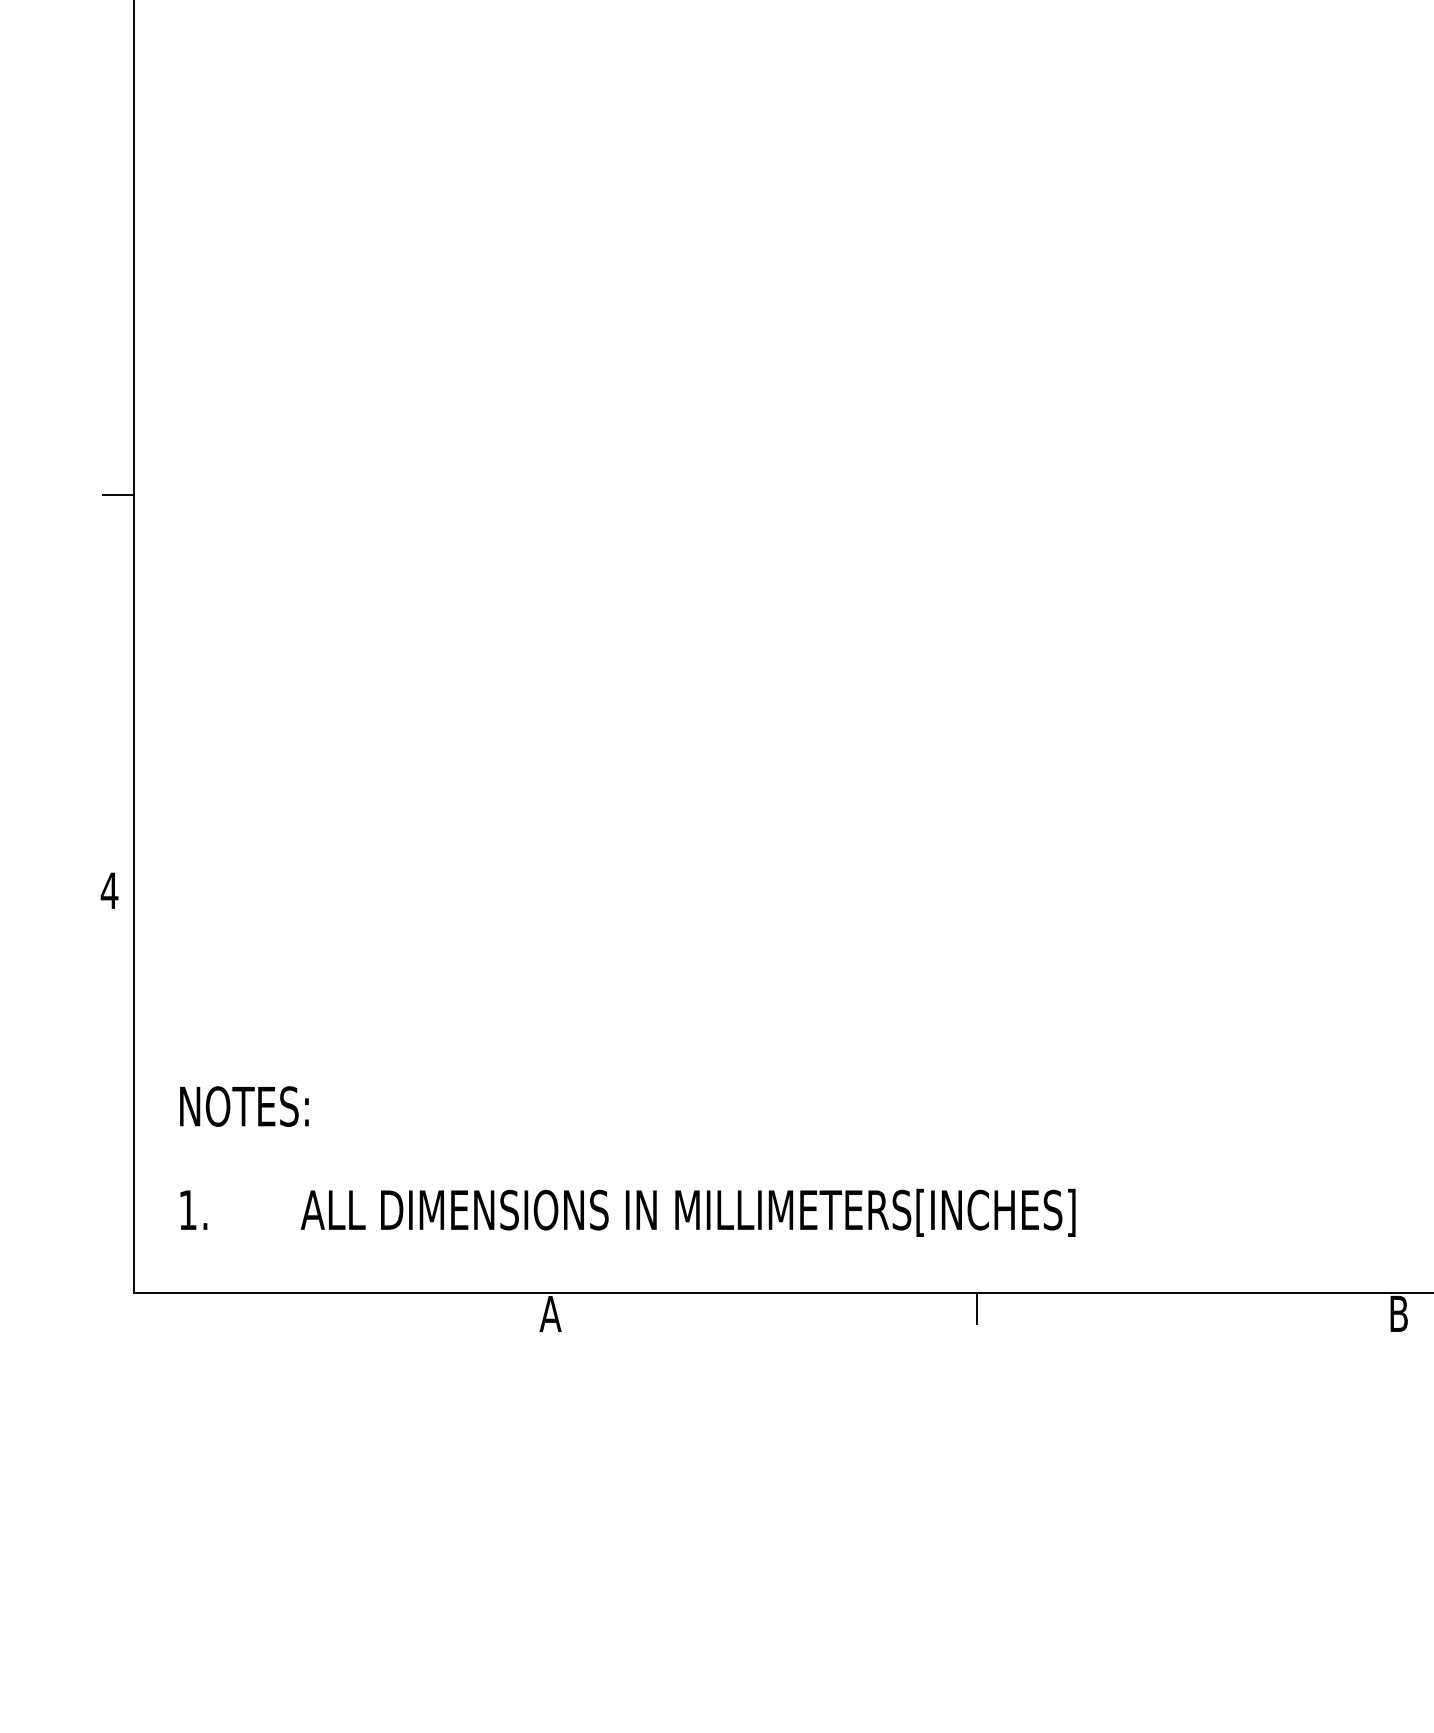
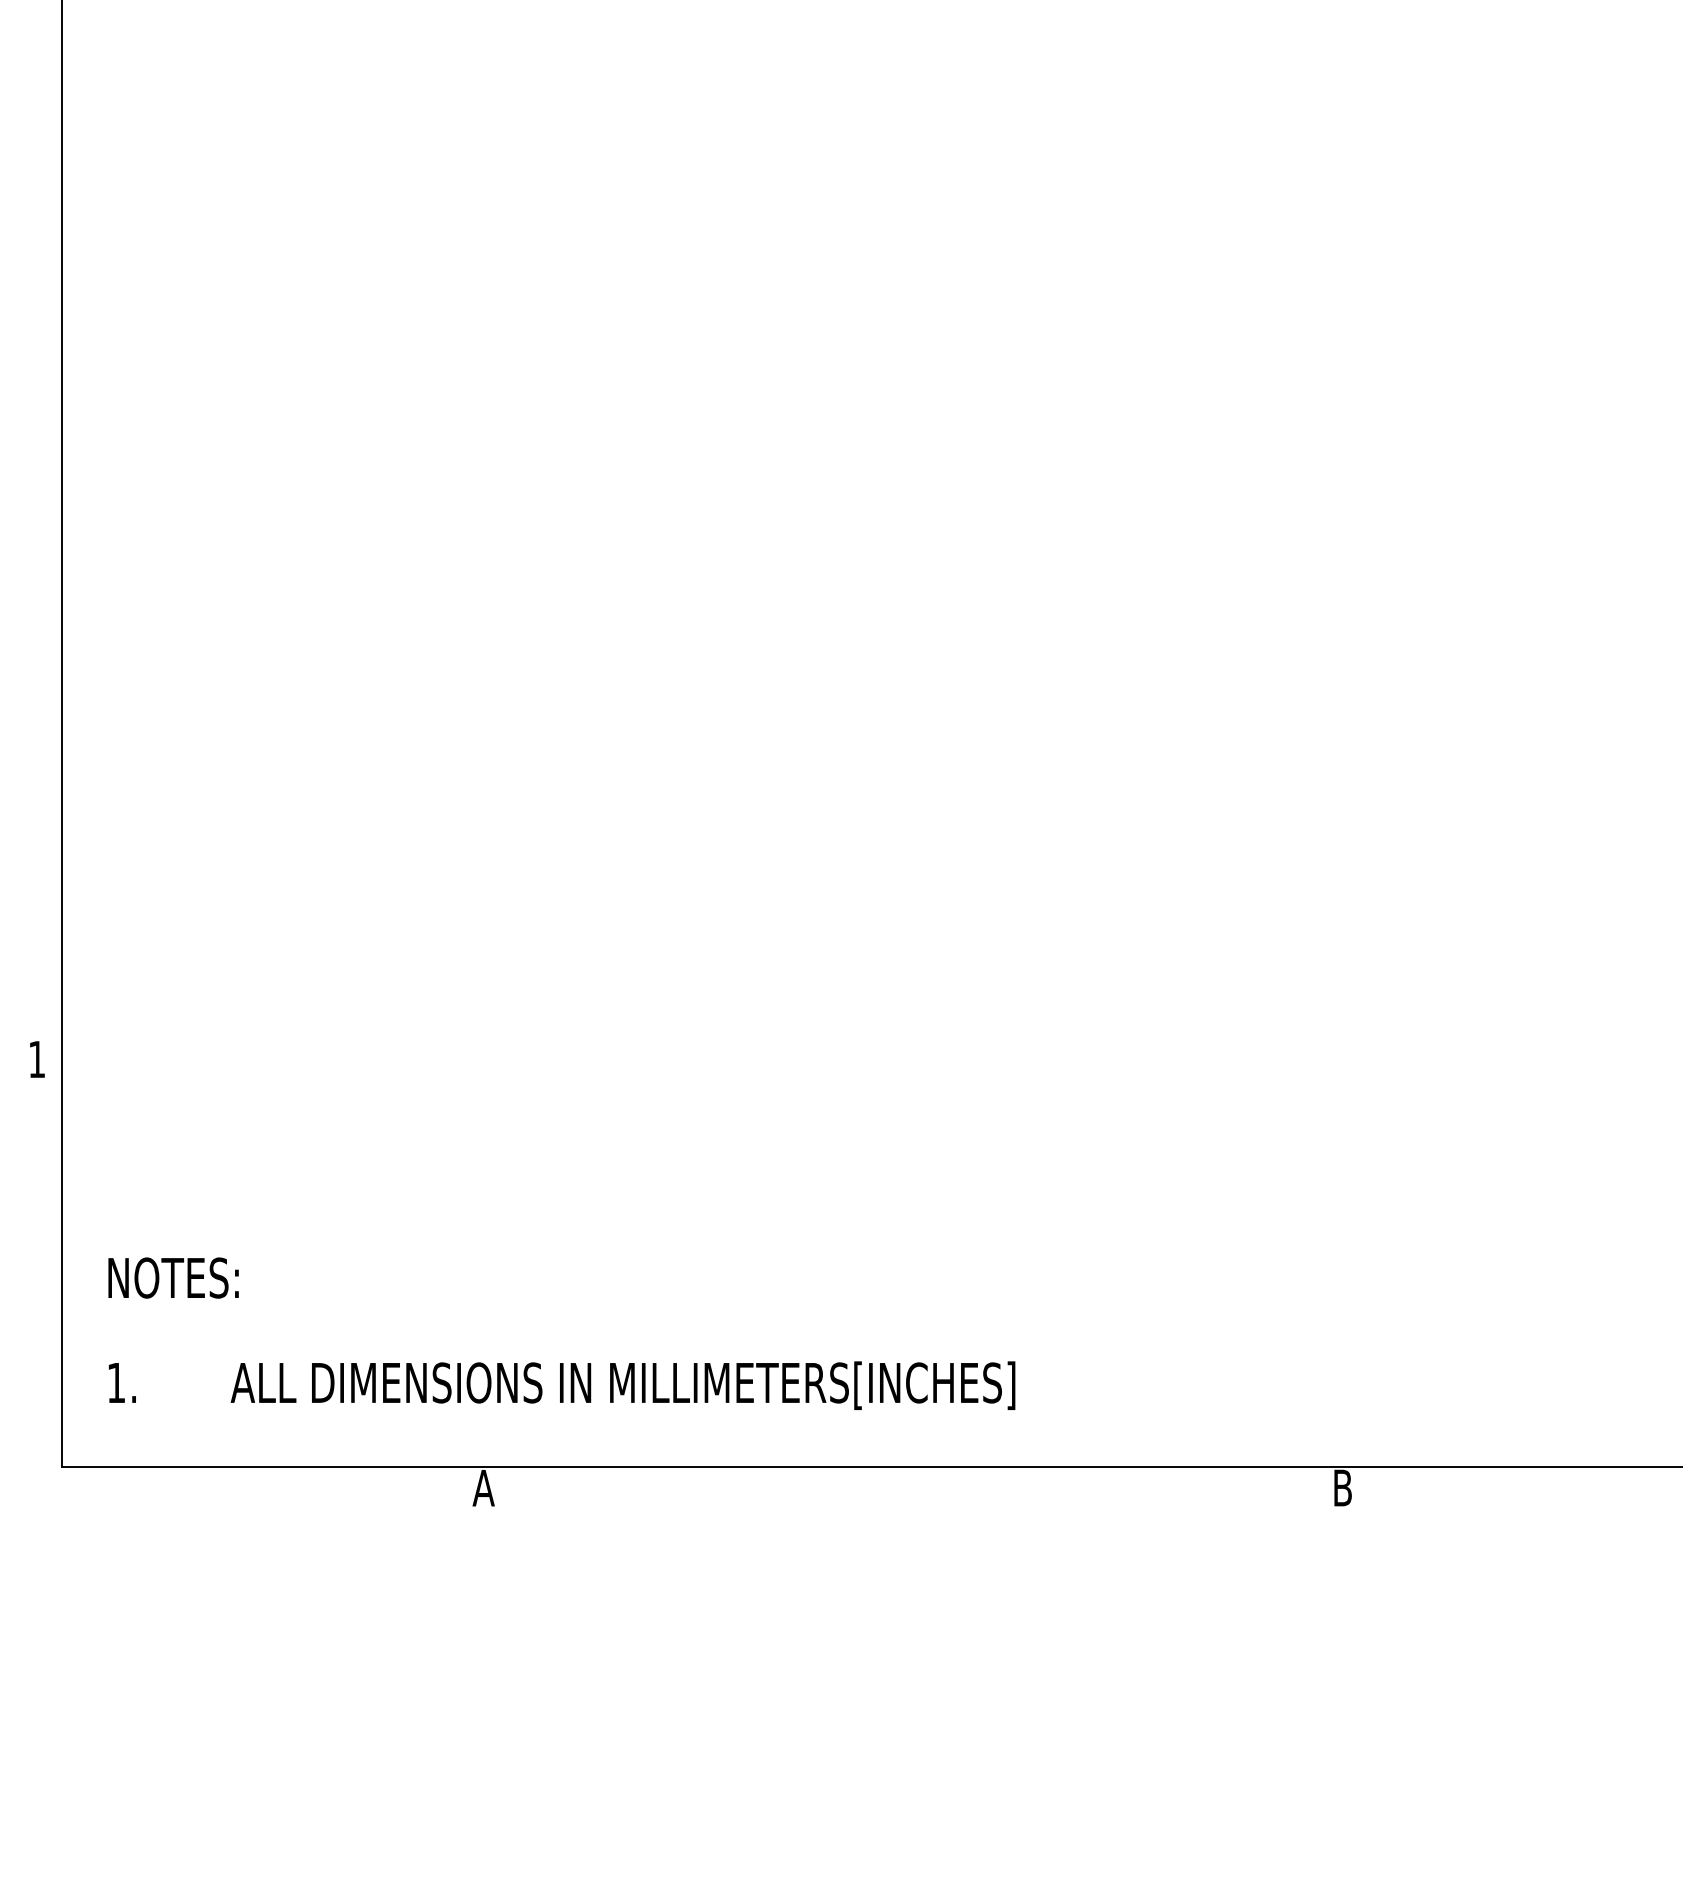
line: (118, 494) -> (46, 658), removed
text: (109, 890) -> (36, 1059), 4 -> 1
line: (976, 1308) -> (915, 1482), removed

